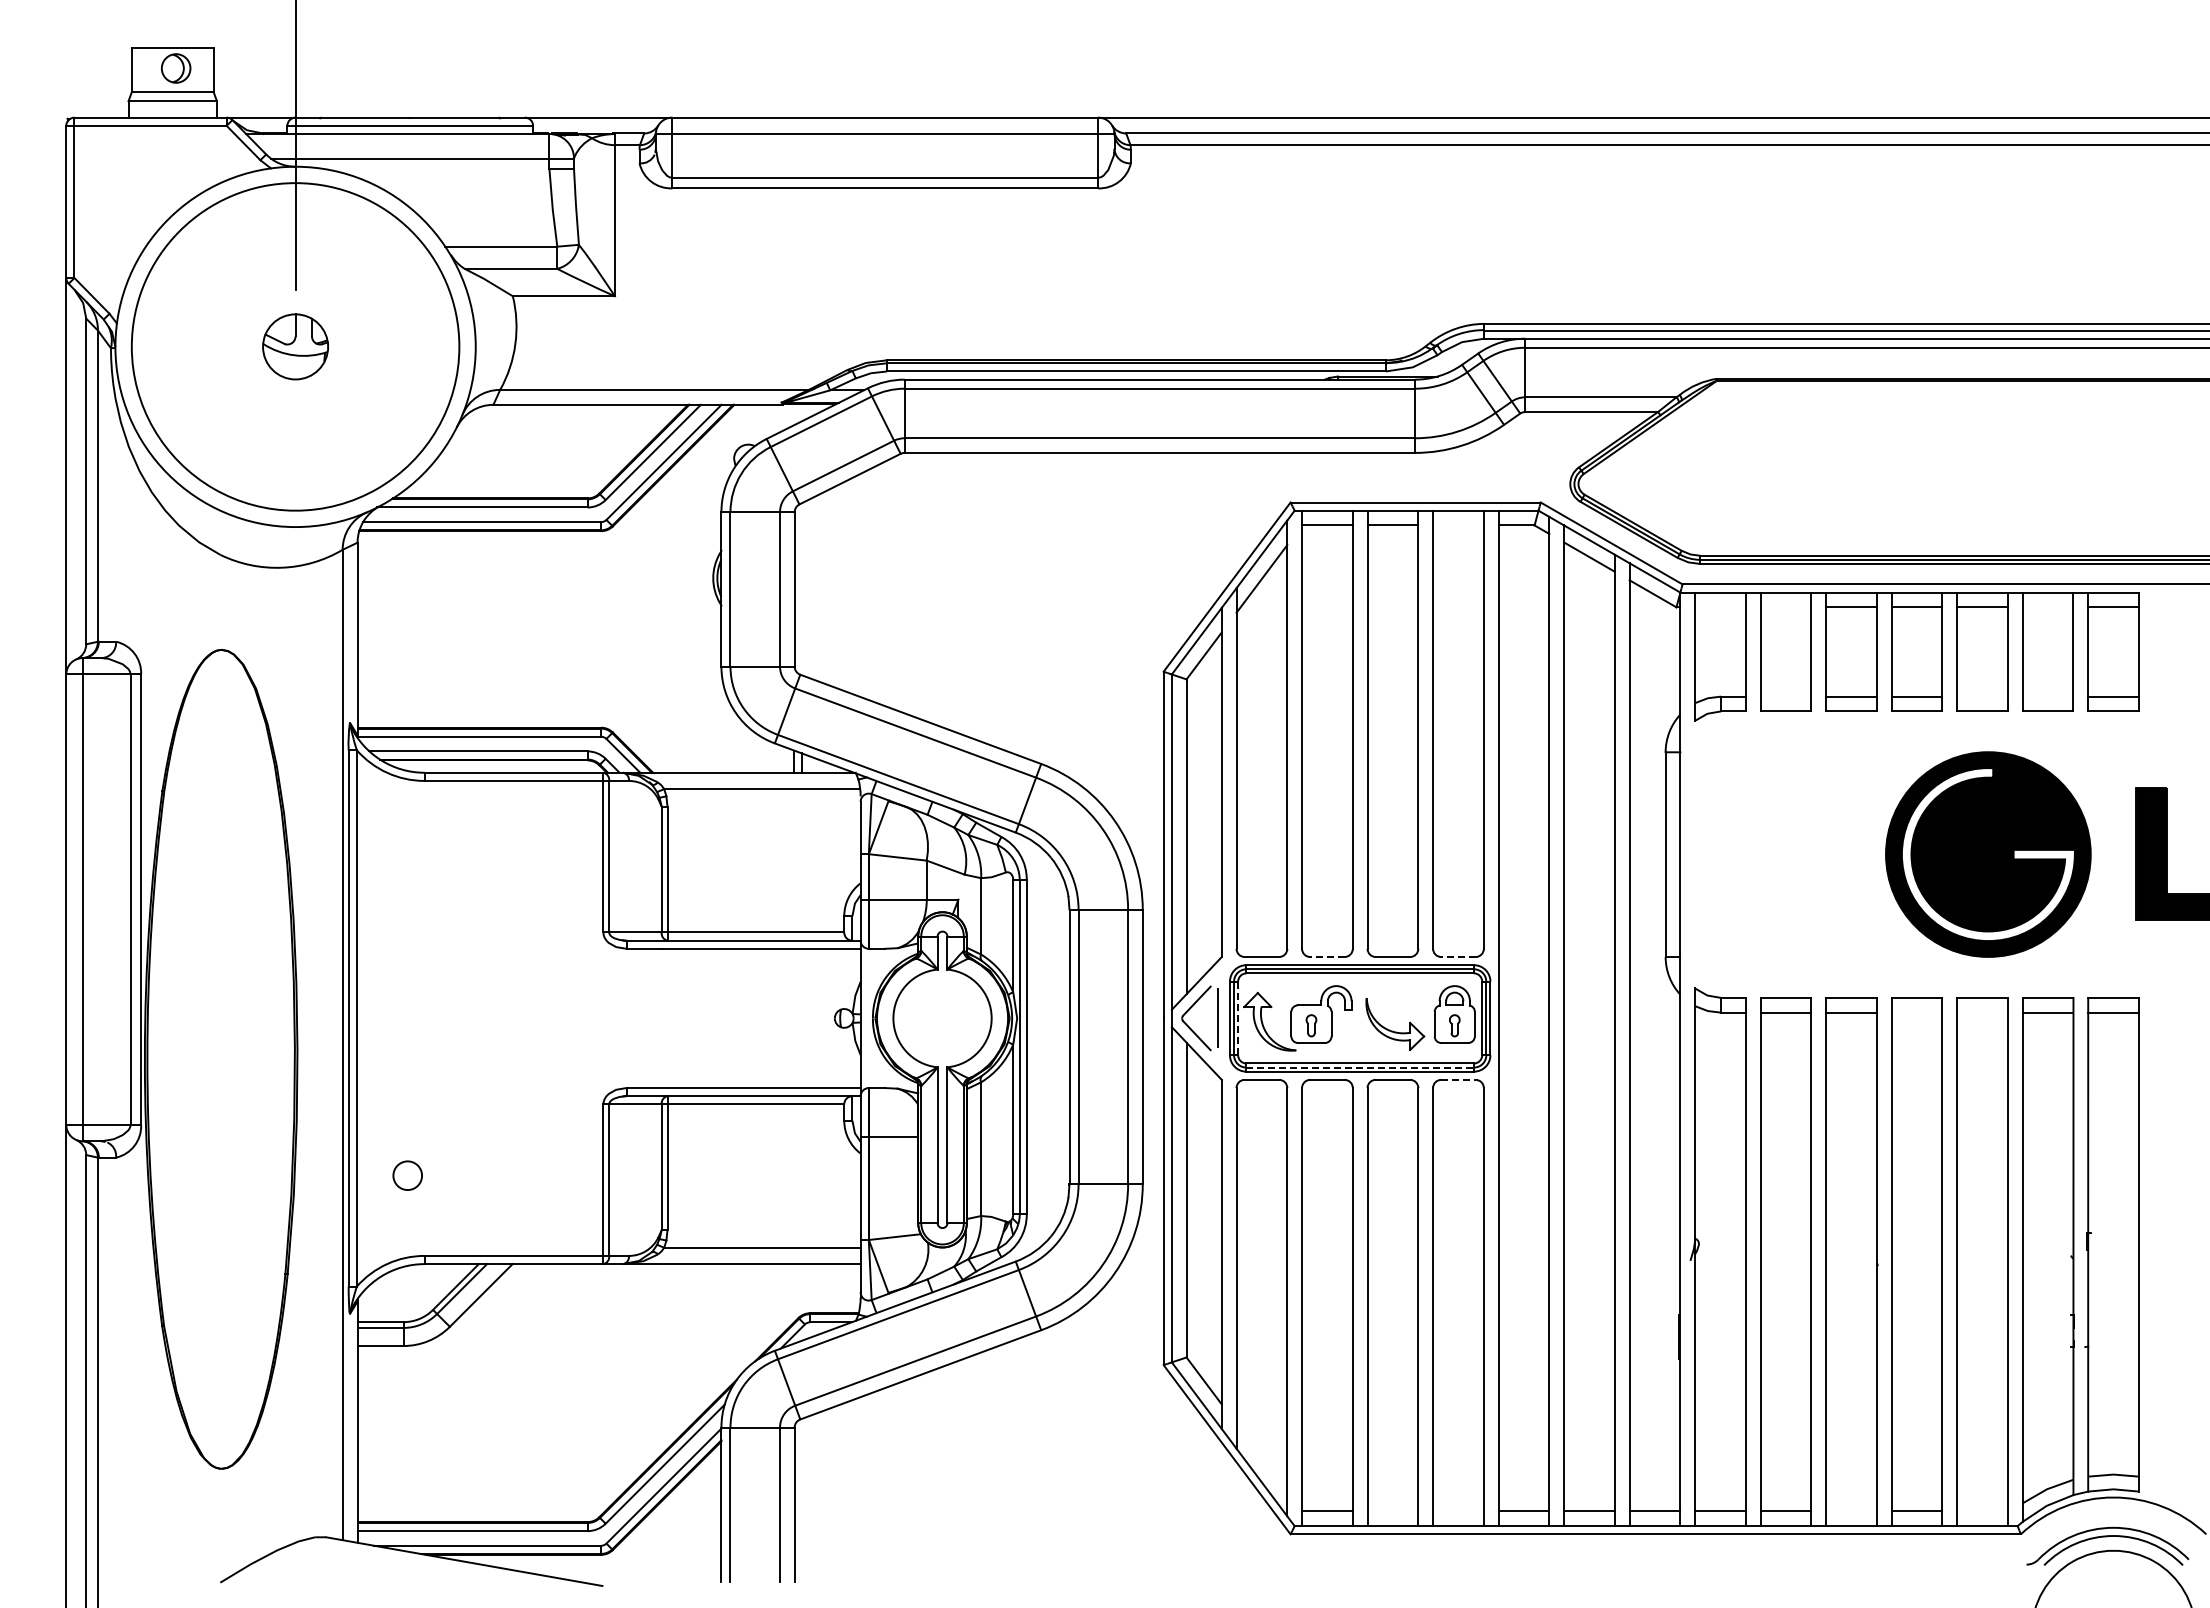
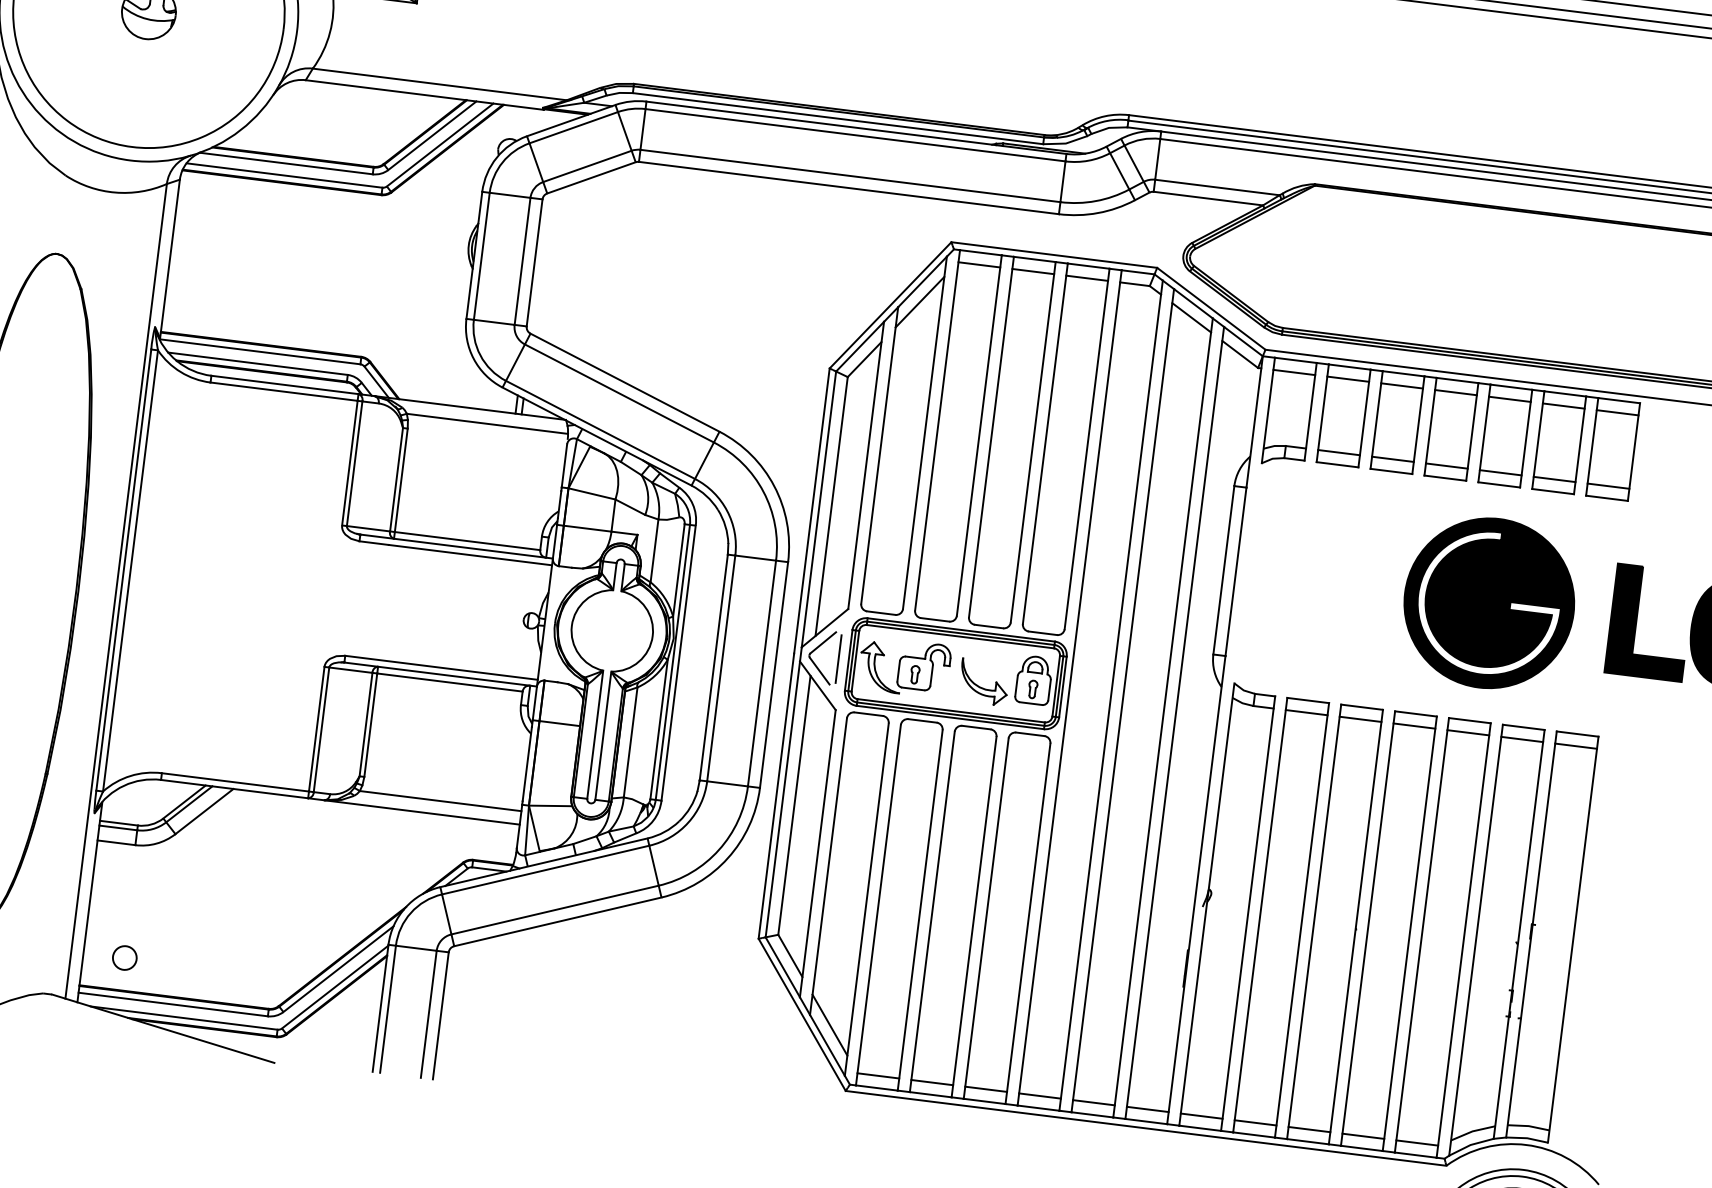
line: (1458, 525) -> (1087, 278), added
line: (1720, 607) -> (1294, 372), added
line: (1785, 607) -> (1347, 379), added
line: (2047, 607) -> (1563, 406), added
line: (1785, 696) -> (1338, 452), added
line: (1982, 696) -> (1500, 472), added
line: (2047, 696) -> (1554, 479), added
line: (1326, 957) -> (934, 620), dashed -> solid
line: (1457, 957) -> (1042, 633), dashed -> solid
line: (1916, 1012) -> (1414, 725), added
line: (1982, 1012) -> (1468, 732), added
line: (1238, 1018) -> (855, 661), dashed -> solid
line: (1360, 1067) -> (951, 714), dashed -> solid
line: (1458, 1079) -> (1030, 734), dashed -> solid
circle: (407, 1175) -> (124, 957), moved
line: (1261, 1457) -> (829, 1024), added
line: (1392, 1511) -> (931, 1082), added
line: (1458, 1511) -> (986, 1089), added
line: (1851, 1511) -> (1309, 1129), added
line: (1982, 1511) -> (1417, 1143), added

